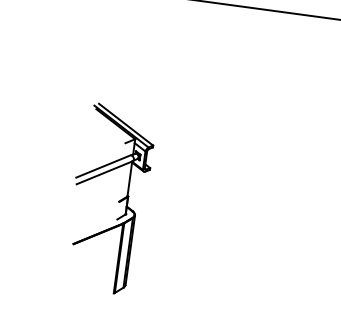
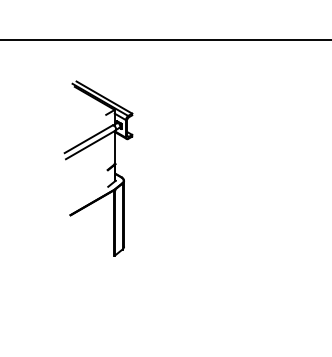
part: (118, 200) -> (106, 169), moved

